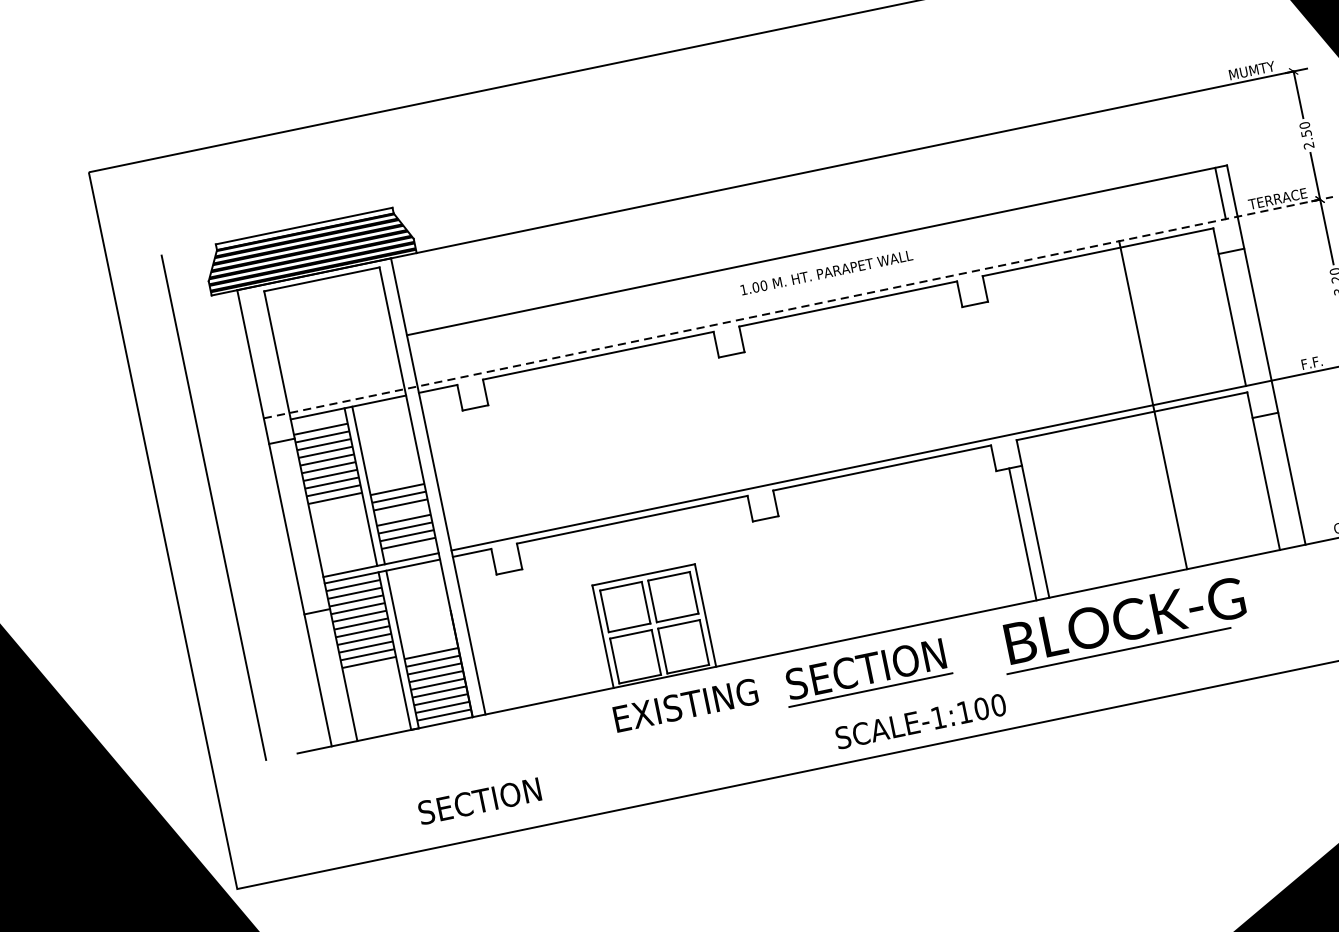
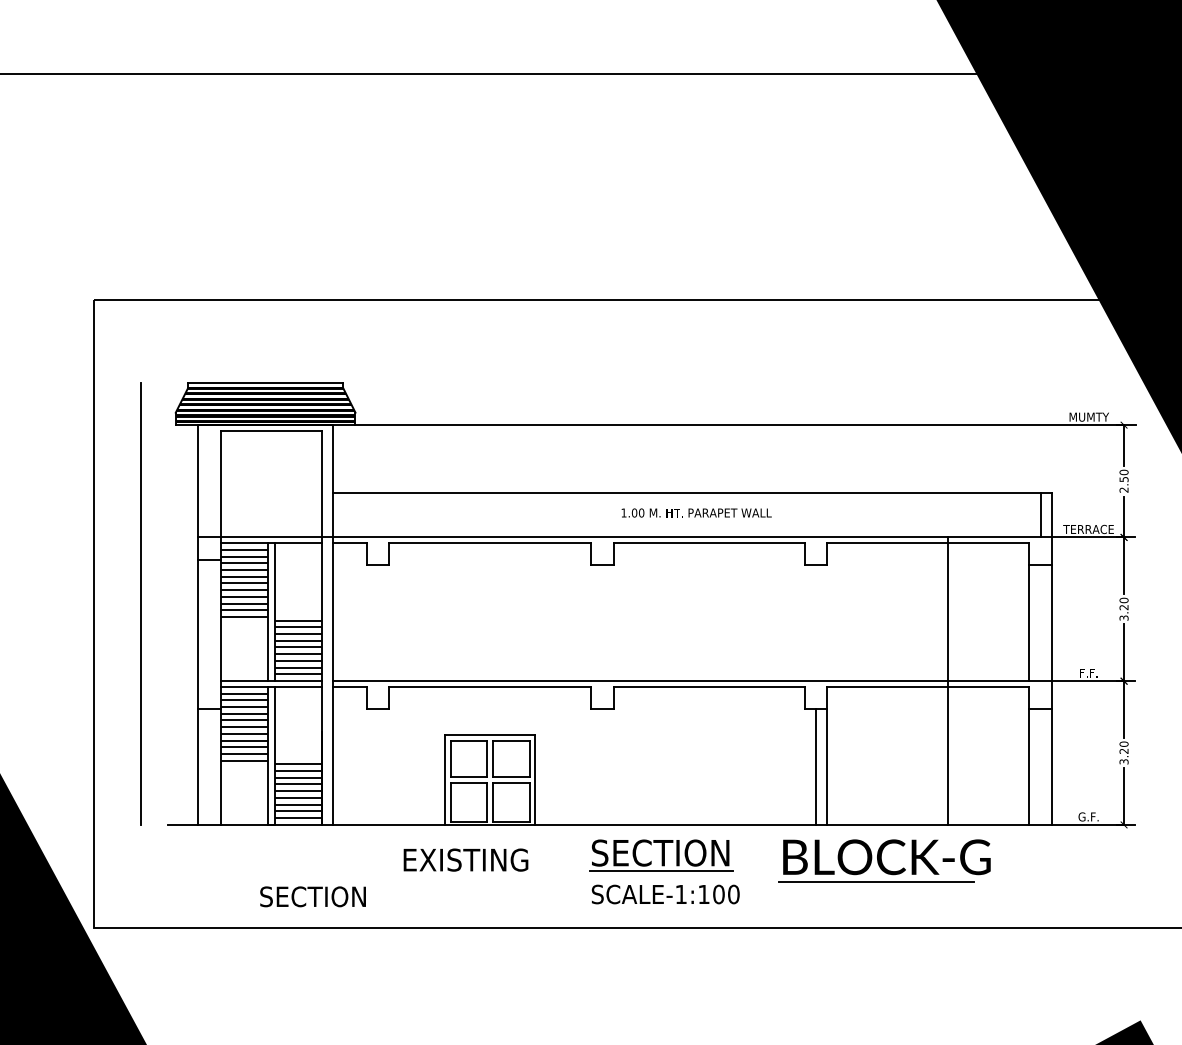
line: (799, 307) -> (667, 537), dashed -> solid
line: (318, 421) -> (243, 549), added
line: (401, 512) -> (297, 640), added
line: (409, 551) -> (297, 674), added
text: (685, 704) -> (465, 859), moved
text: (920, 721) -> (665, 894), moved

